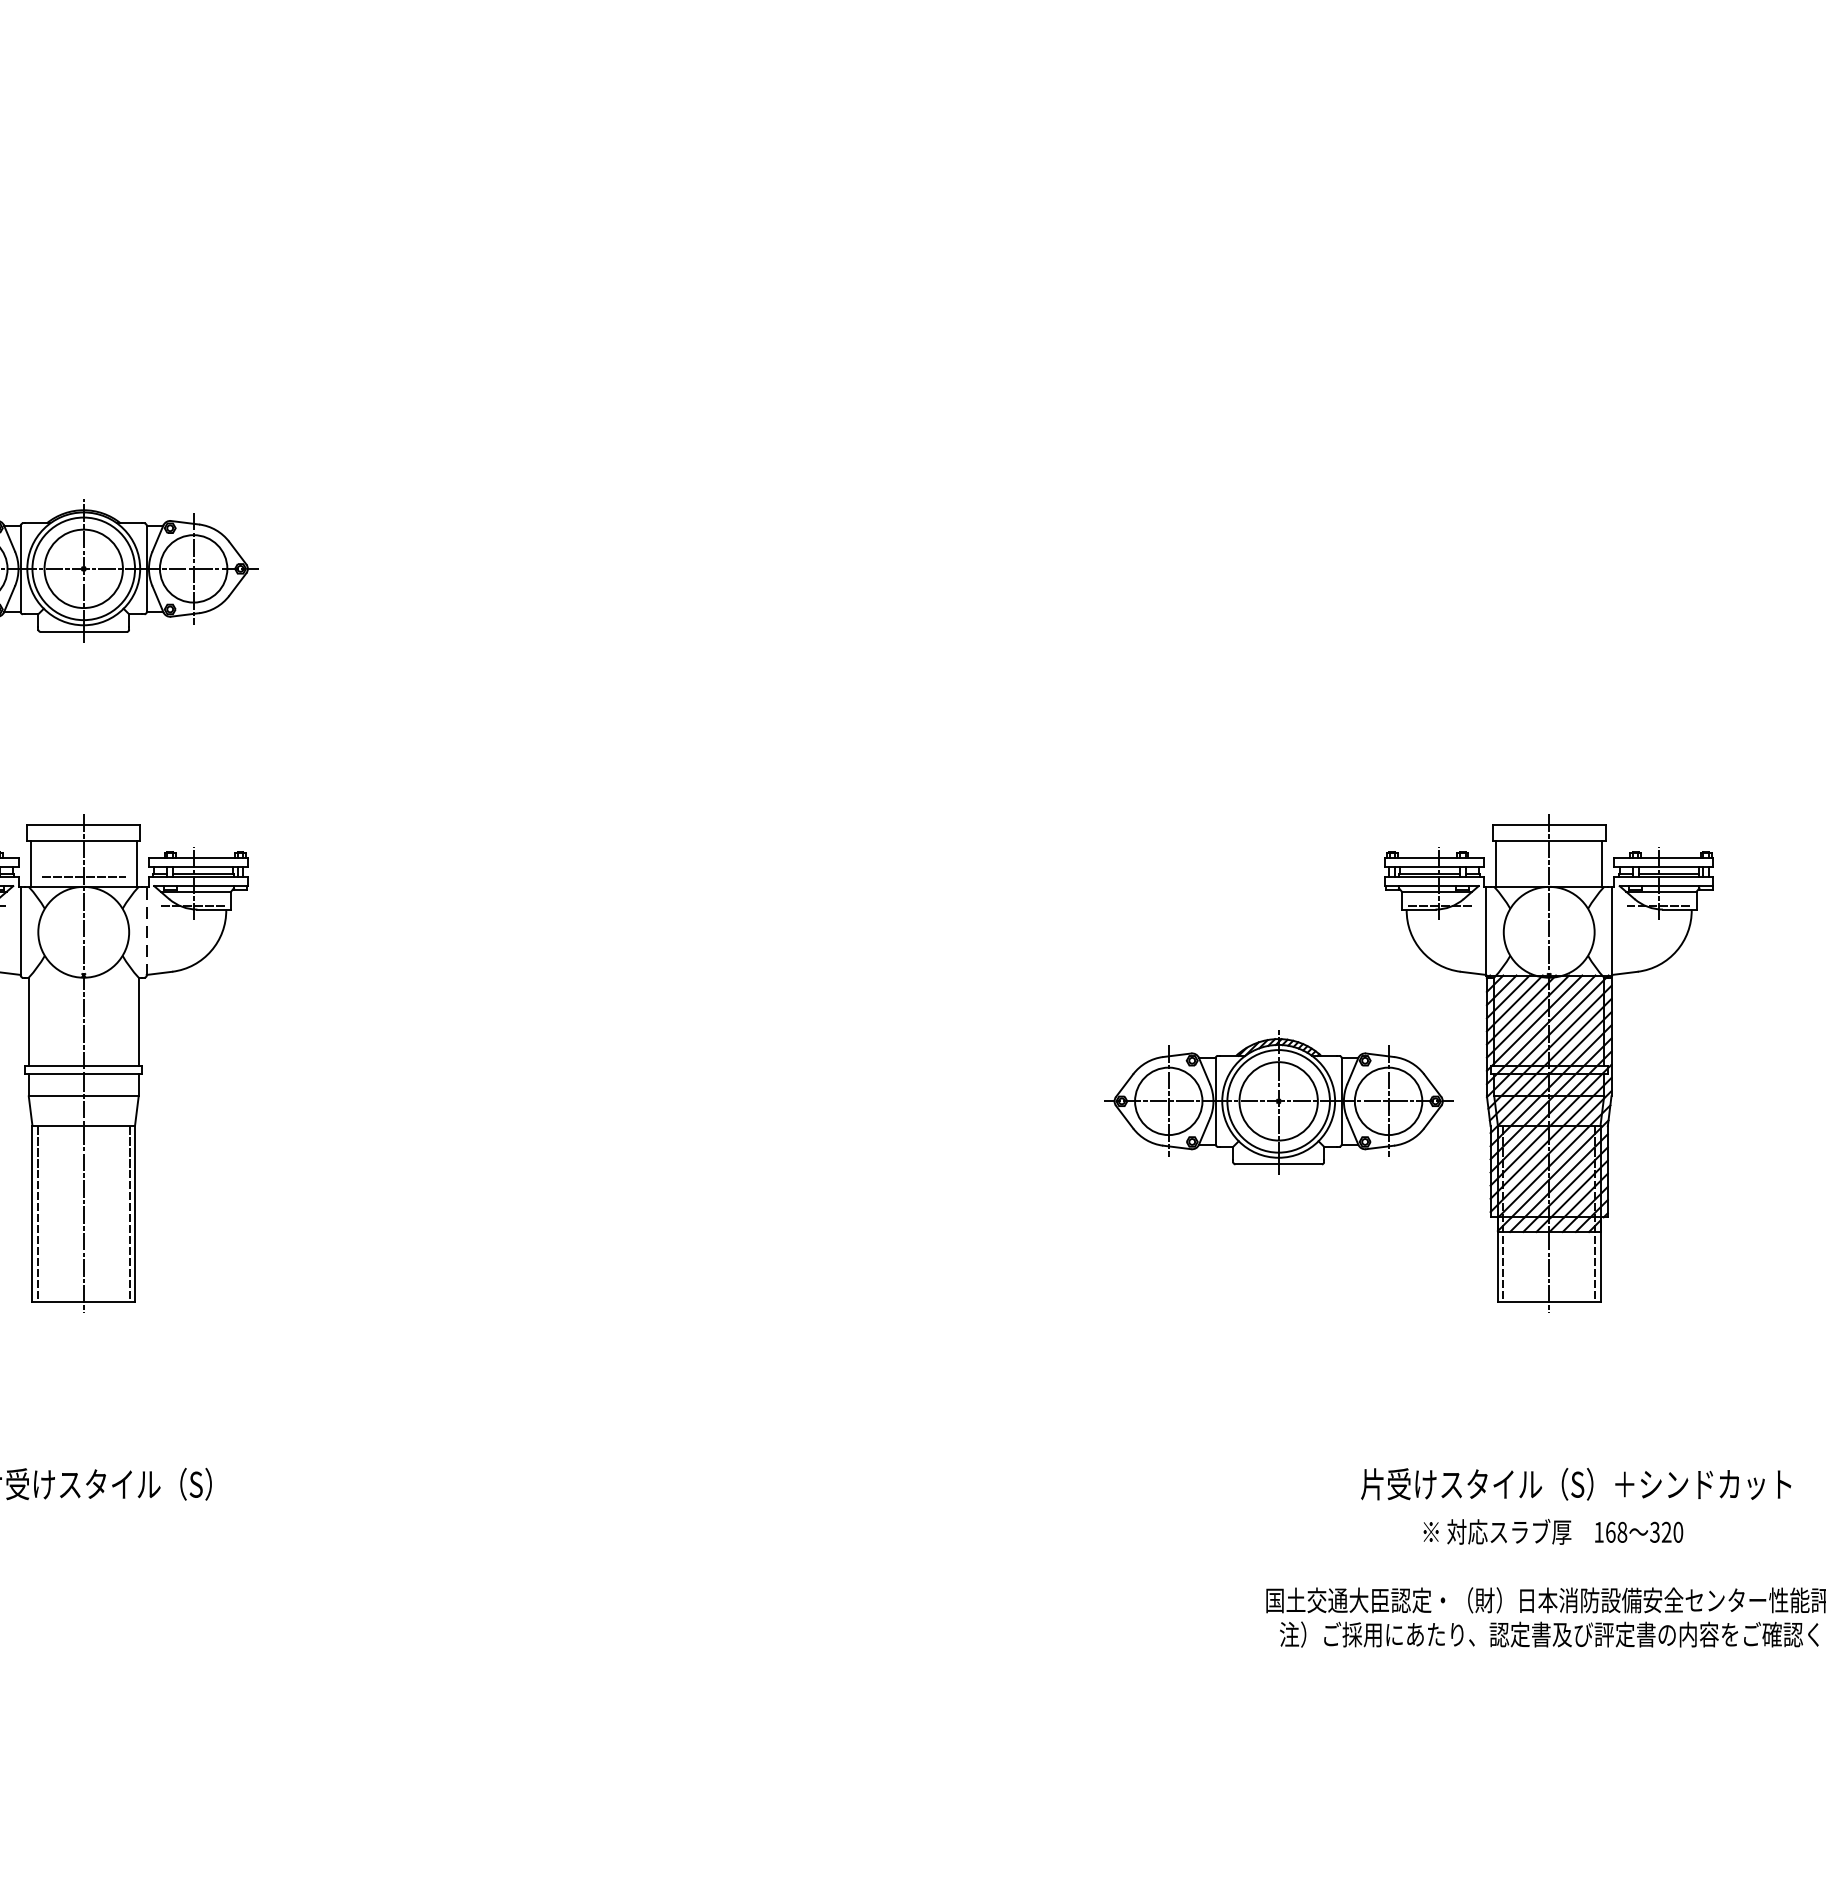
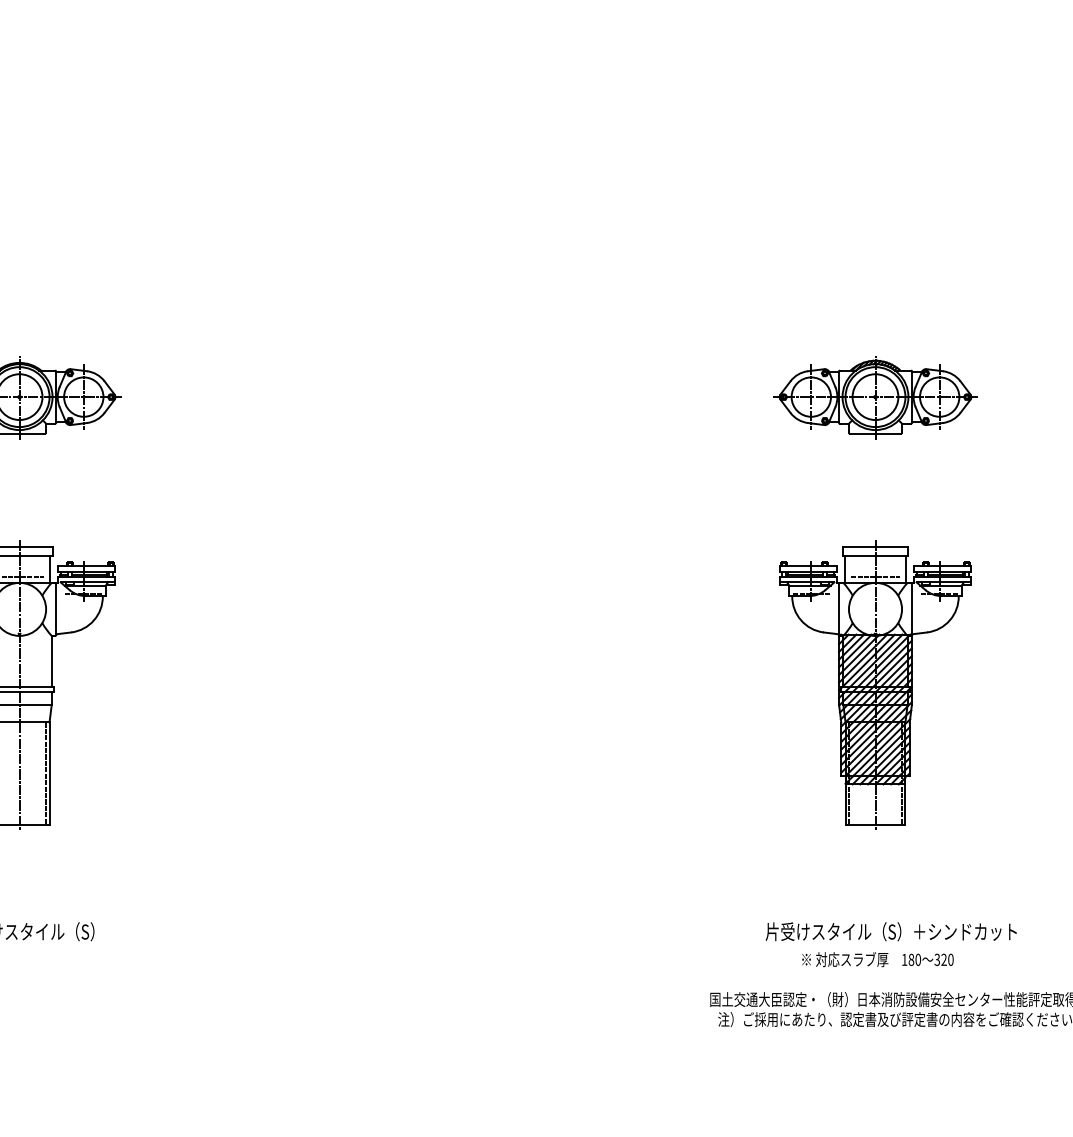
line: (1549, 875) -> (875, 576), added
line: (146, 930) -> (56, 608), dashed -> solid
part: (1278, 1101) -> (875, 397), moved
text: (1615, 1531) -> (914, 959), 168 -> 180

